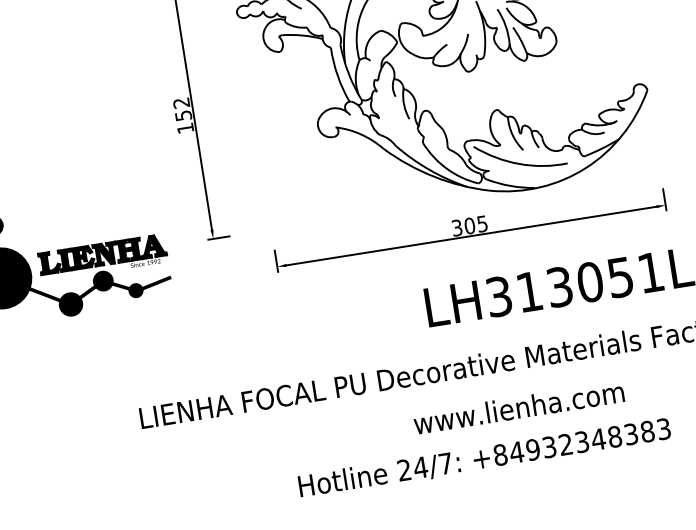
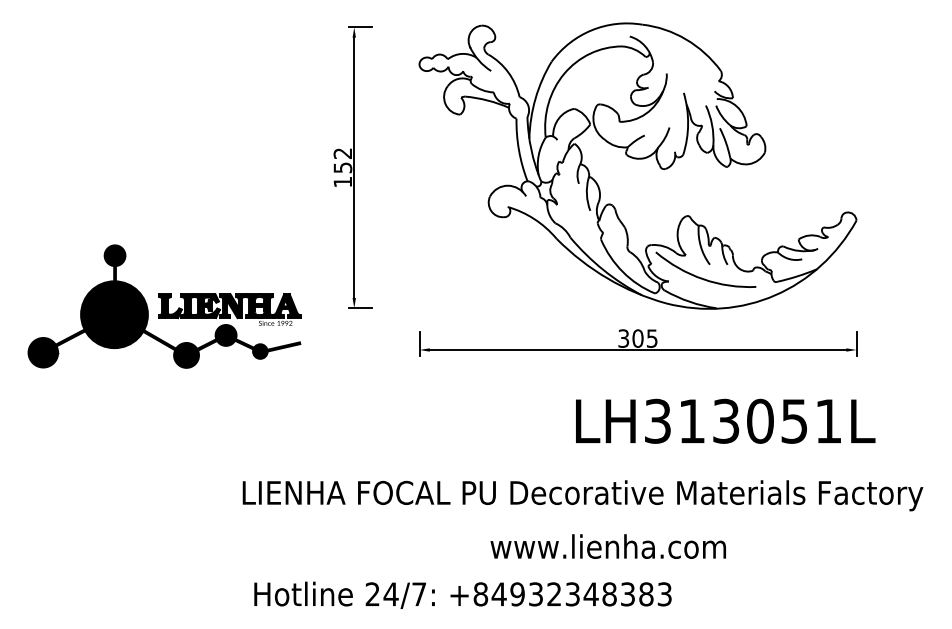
text: (518, 407) -> (607, 546), moved
text: (484, 457) -> (462, 594), moved

